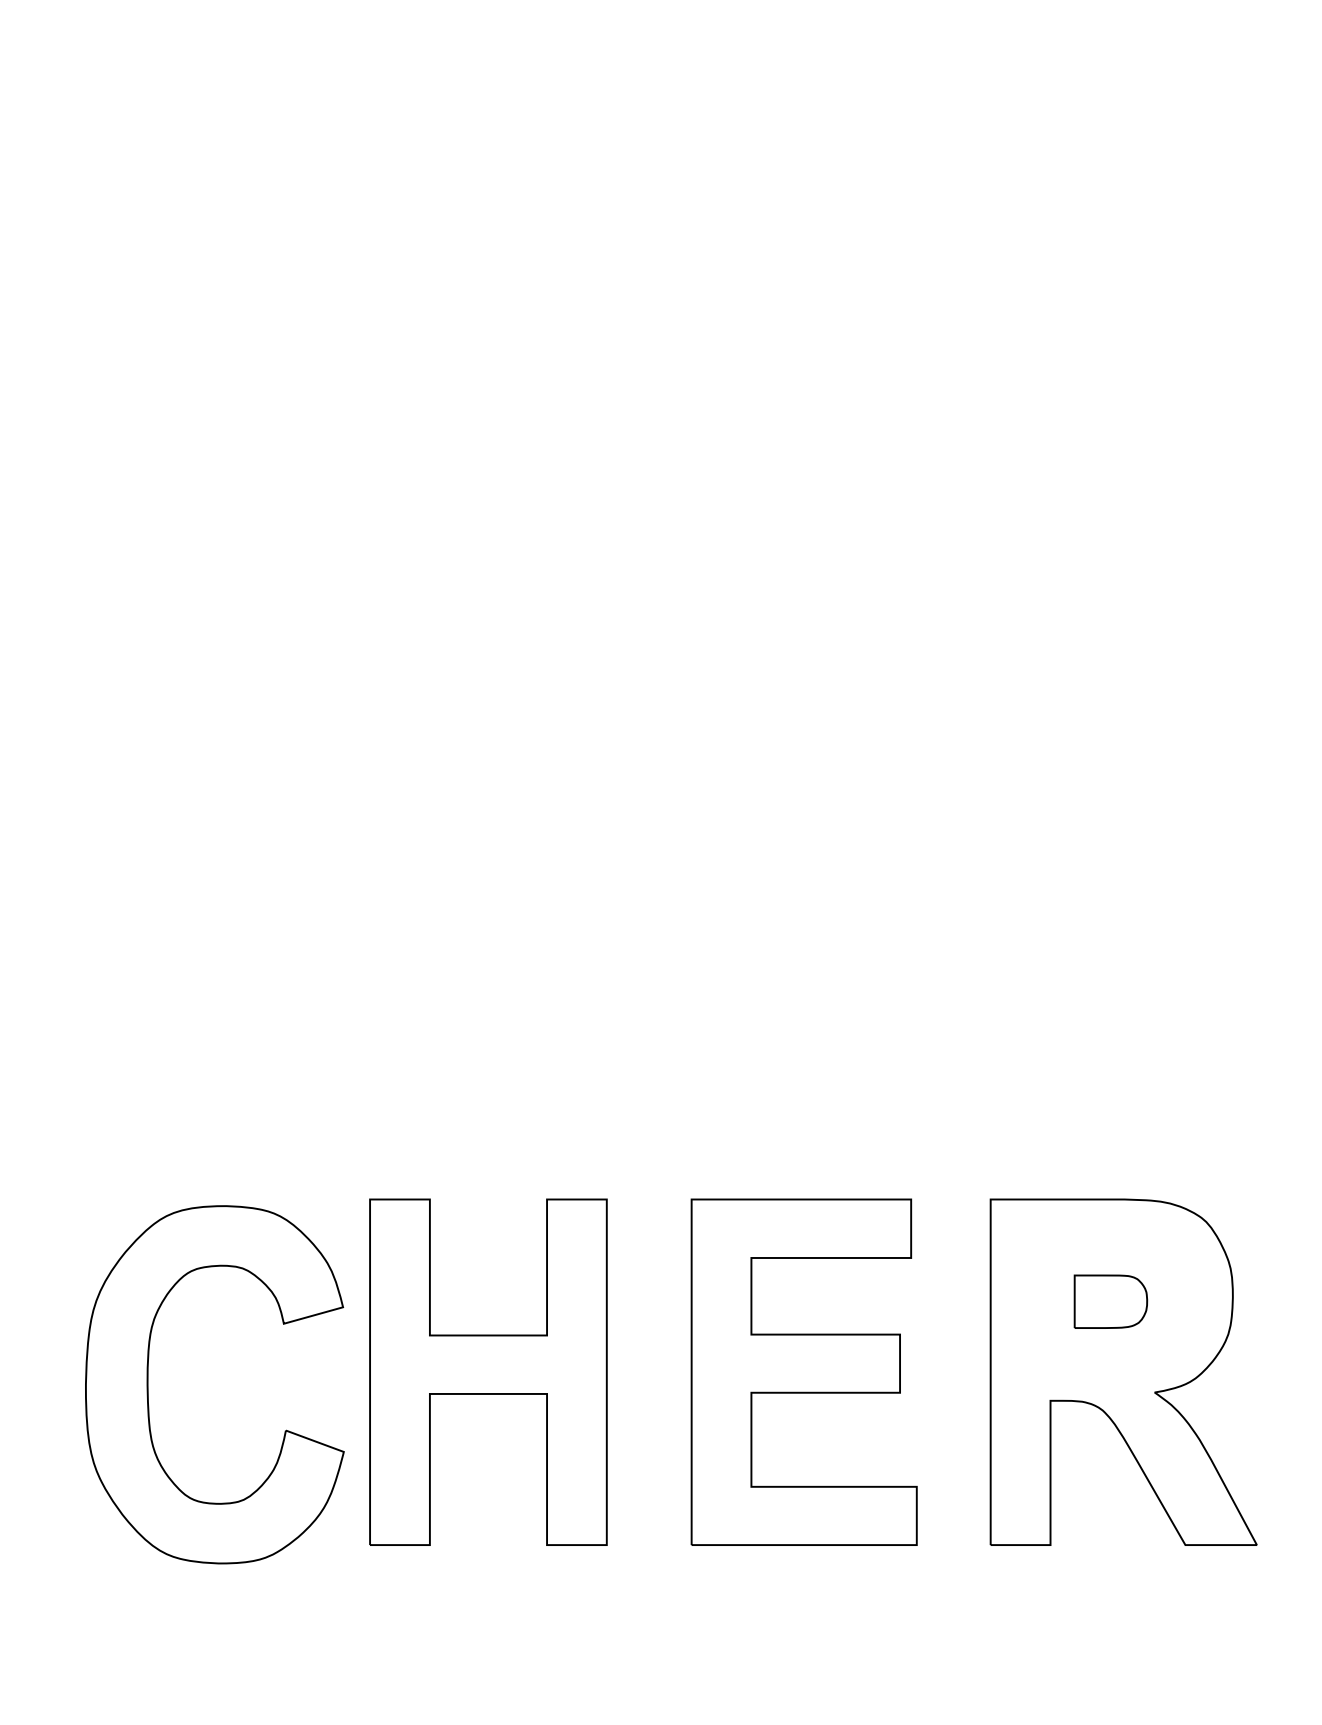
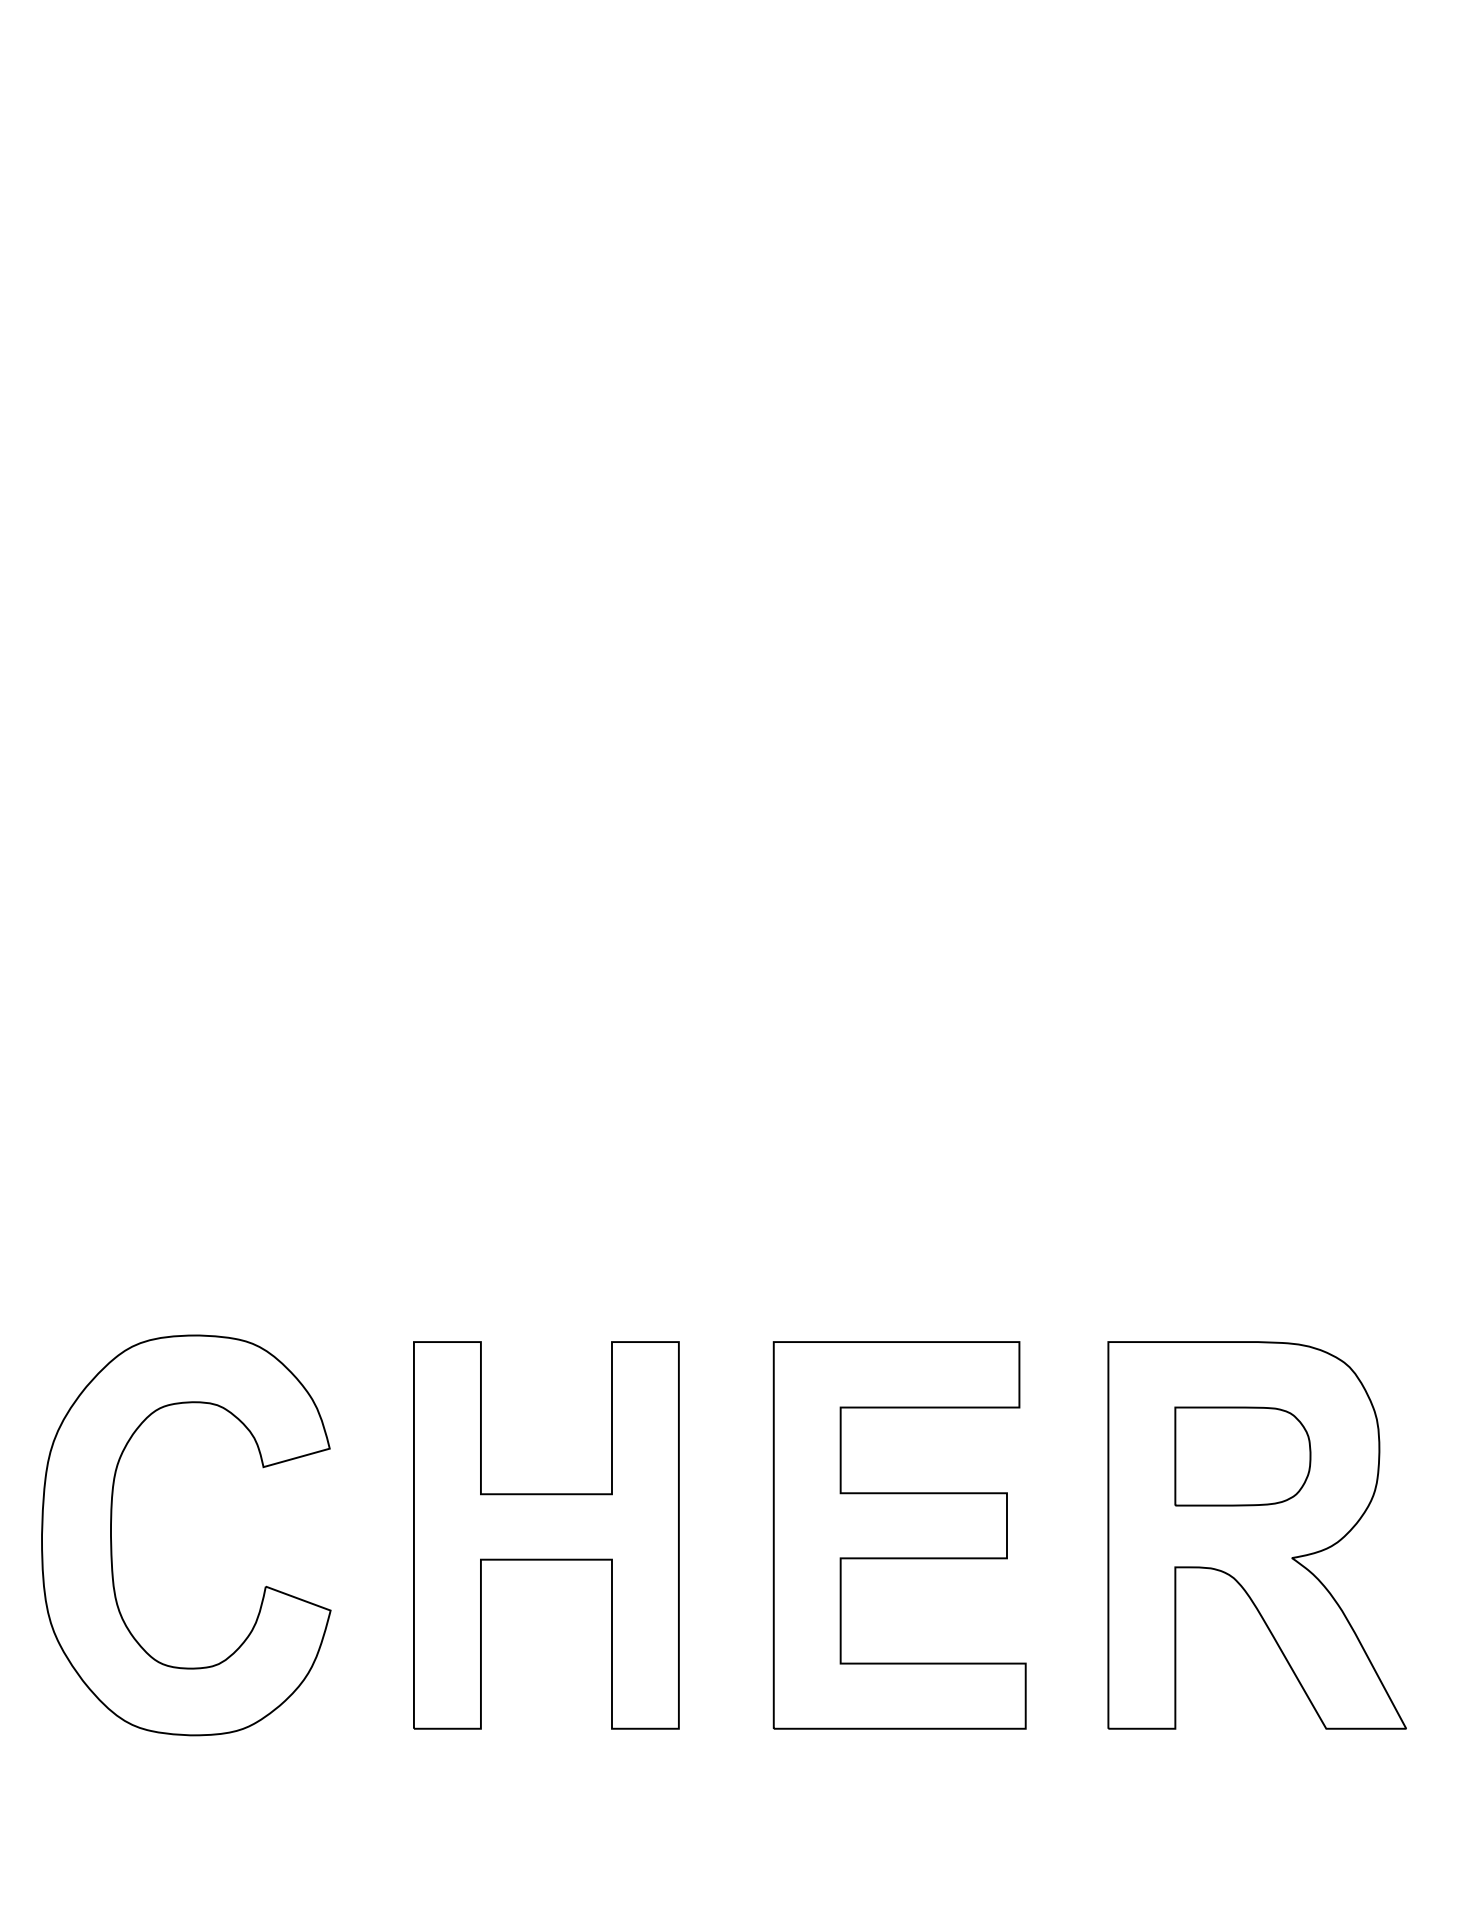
part: (1110, 1301) -> (1242, 1456), size x1.67
part: (148, 1392) -> (112, 1543), moved

